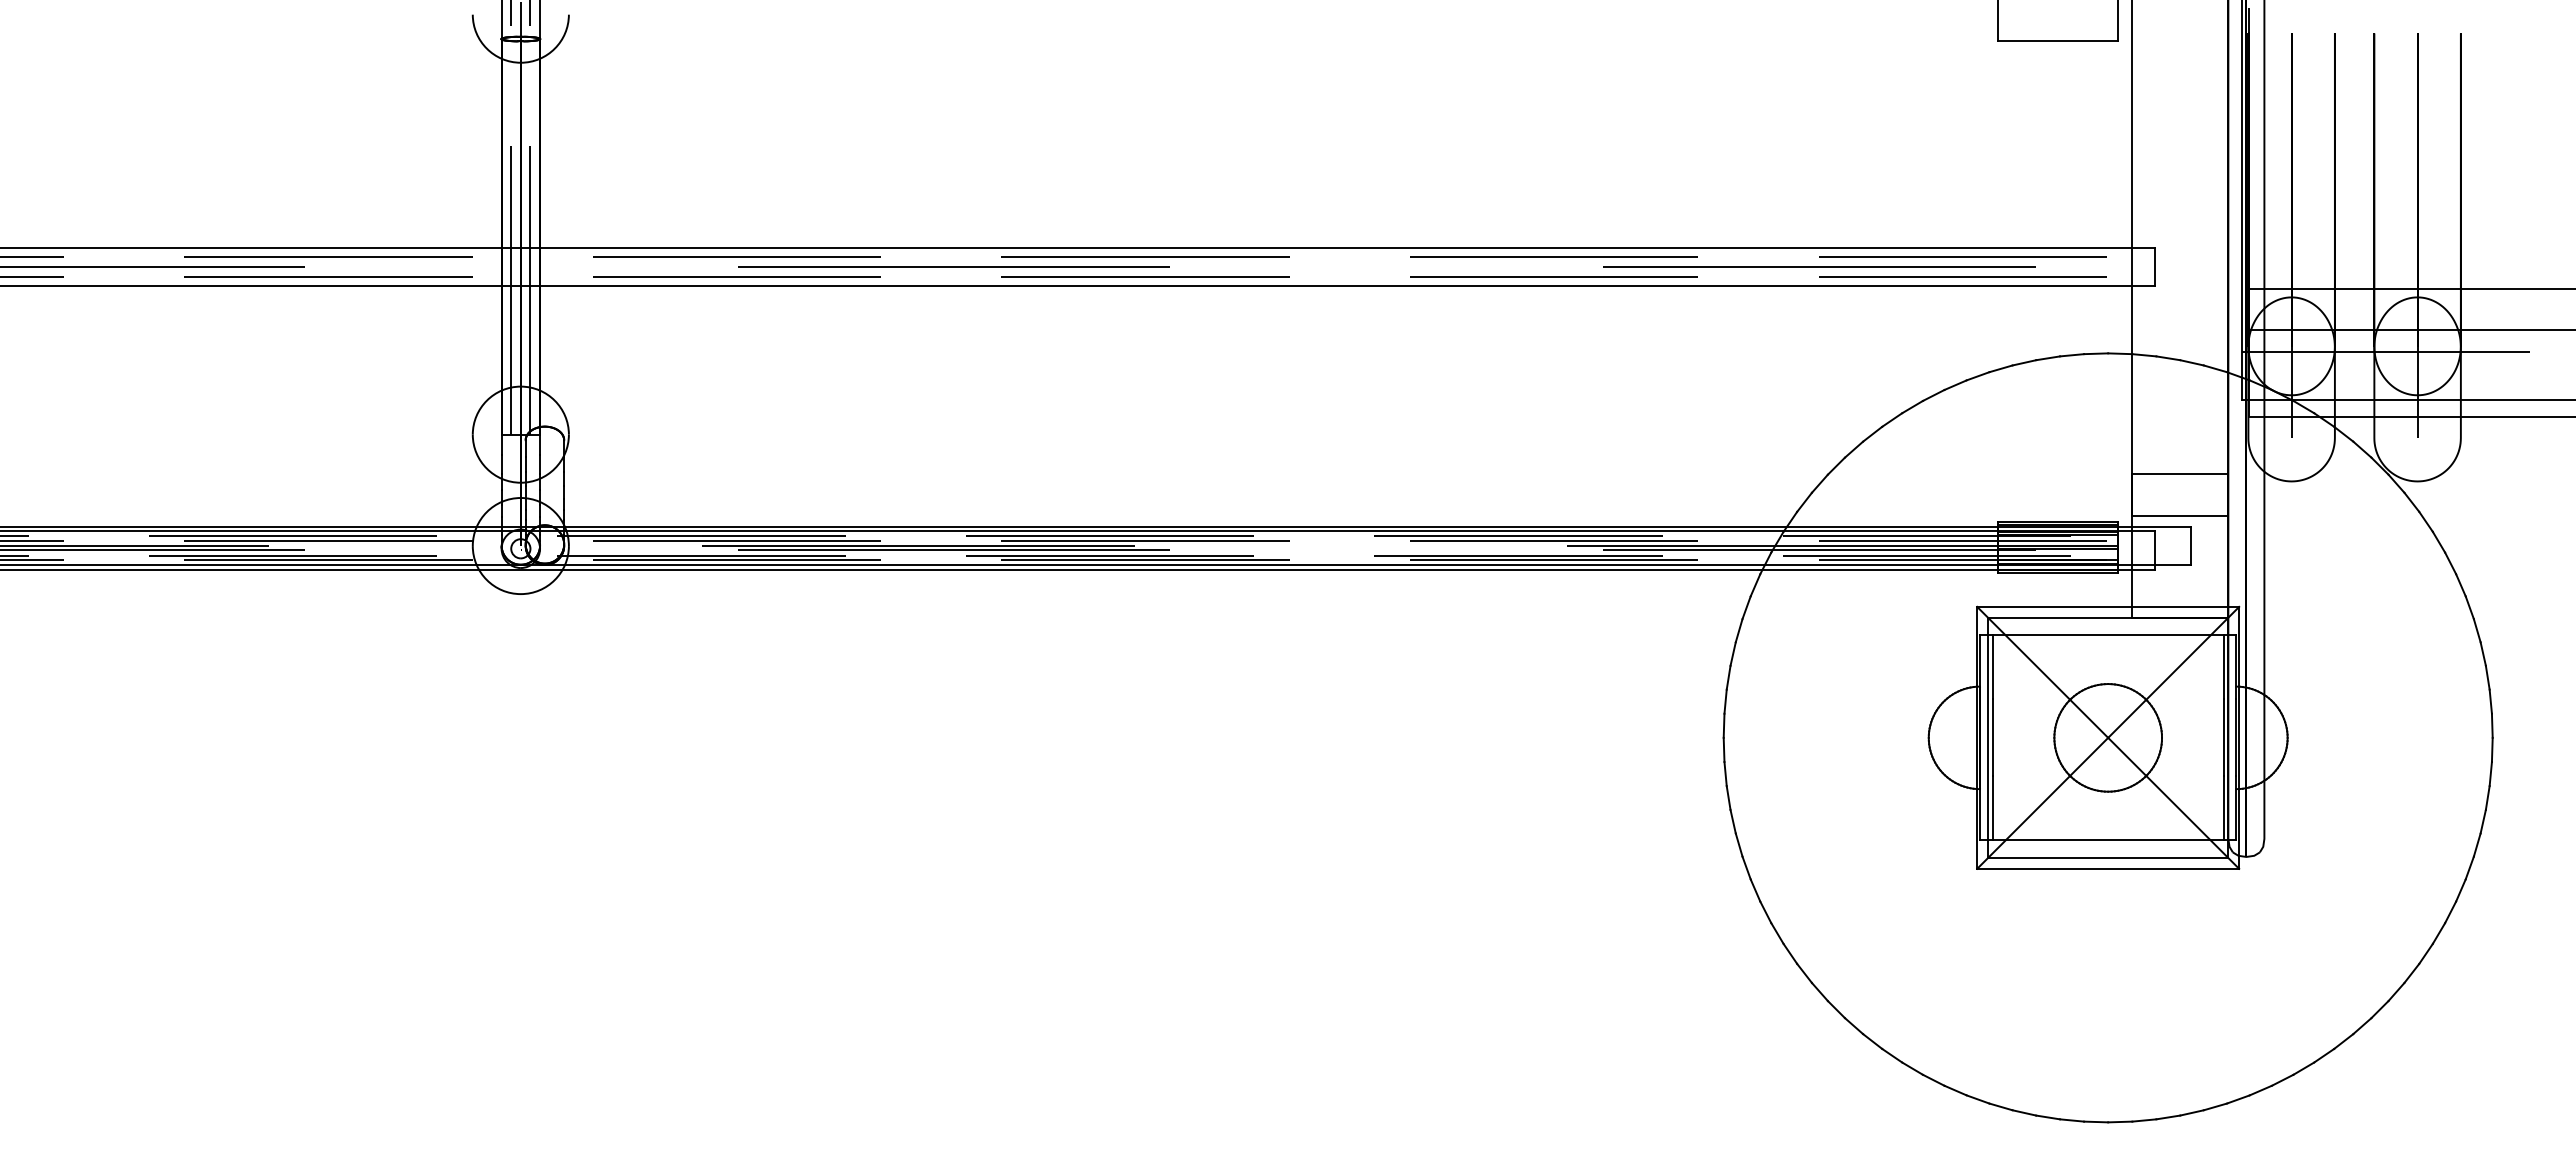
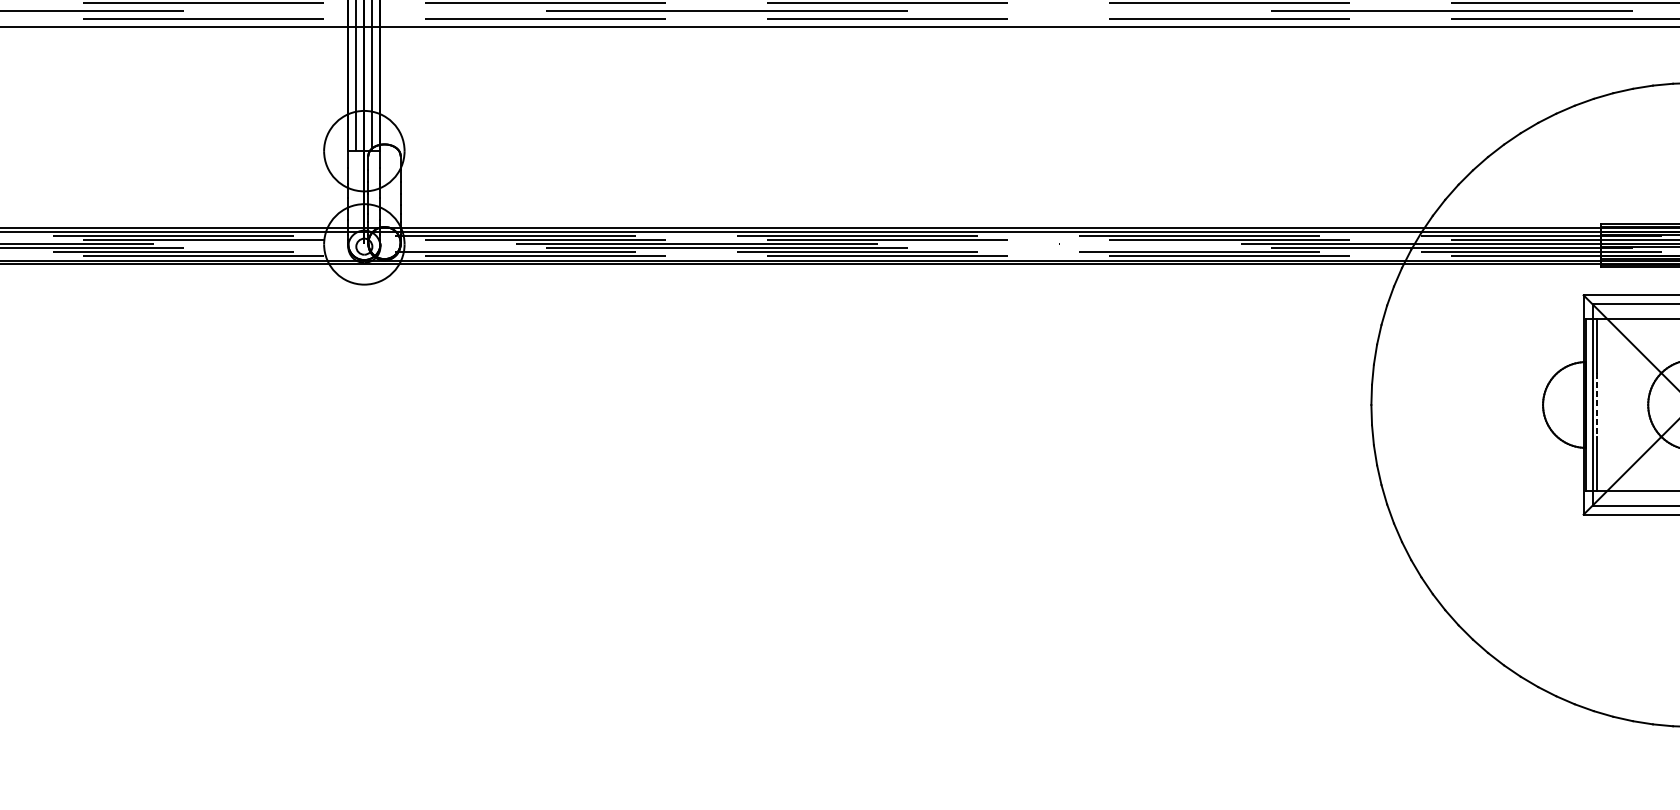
line: (1992, 738) -> (1596, 405), solid -> dashed

